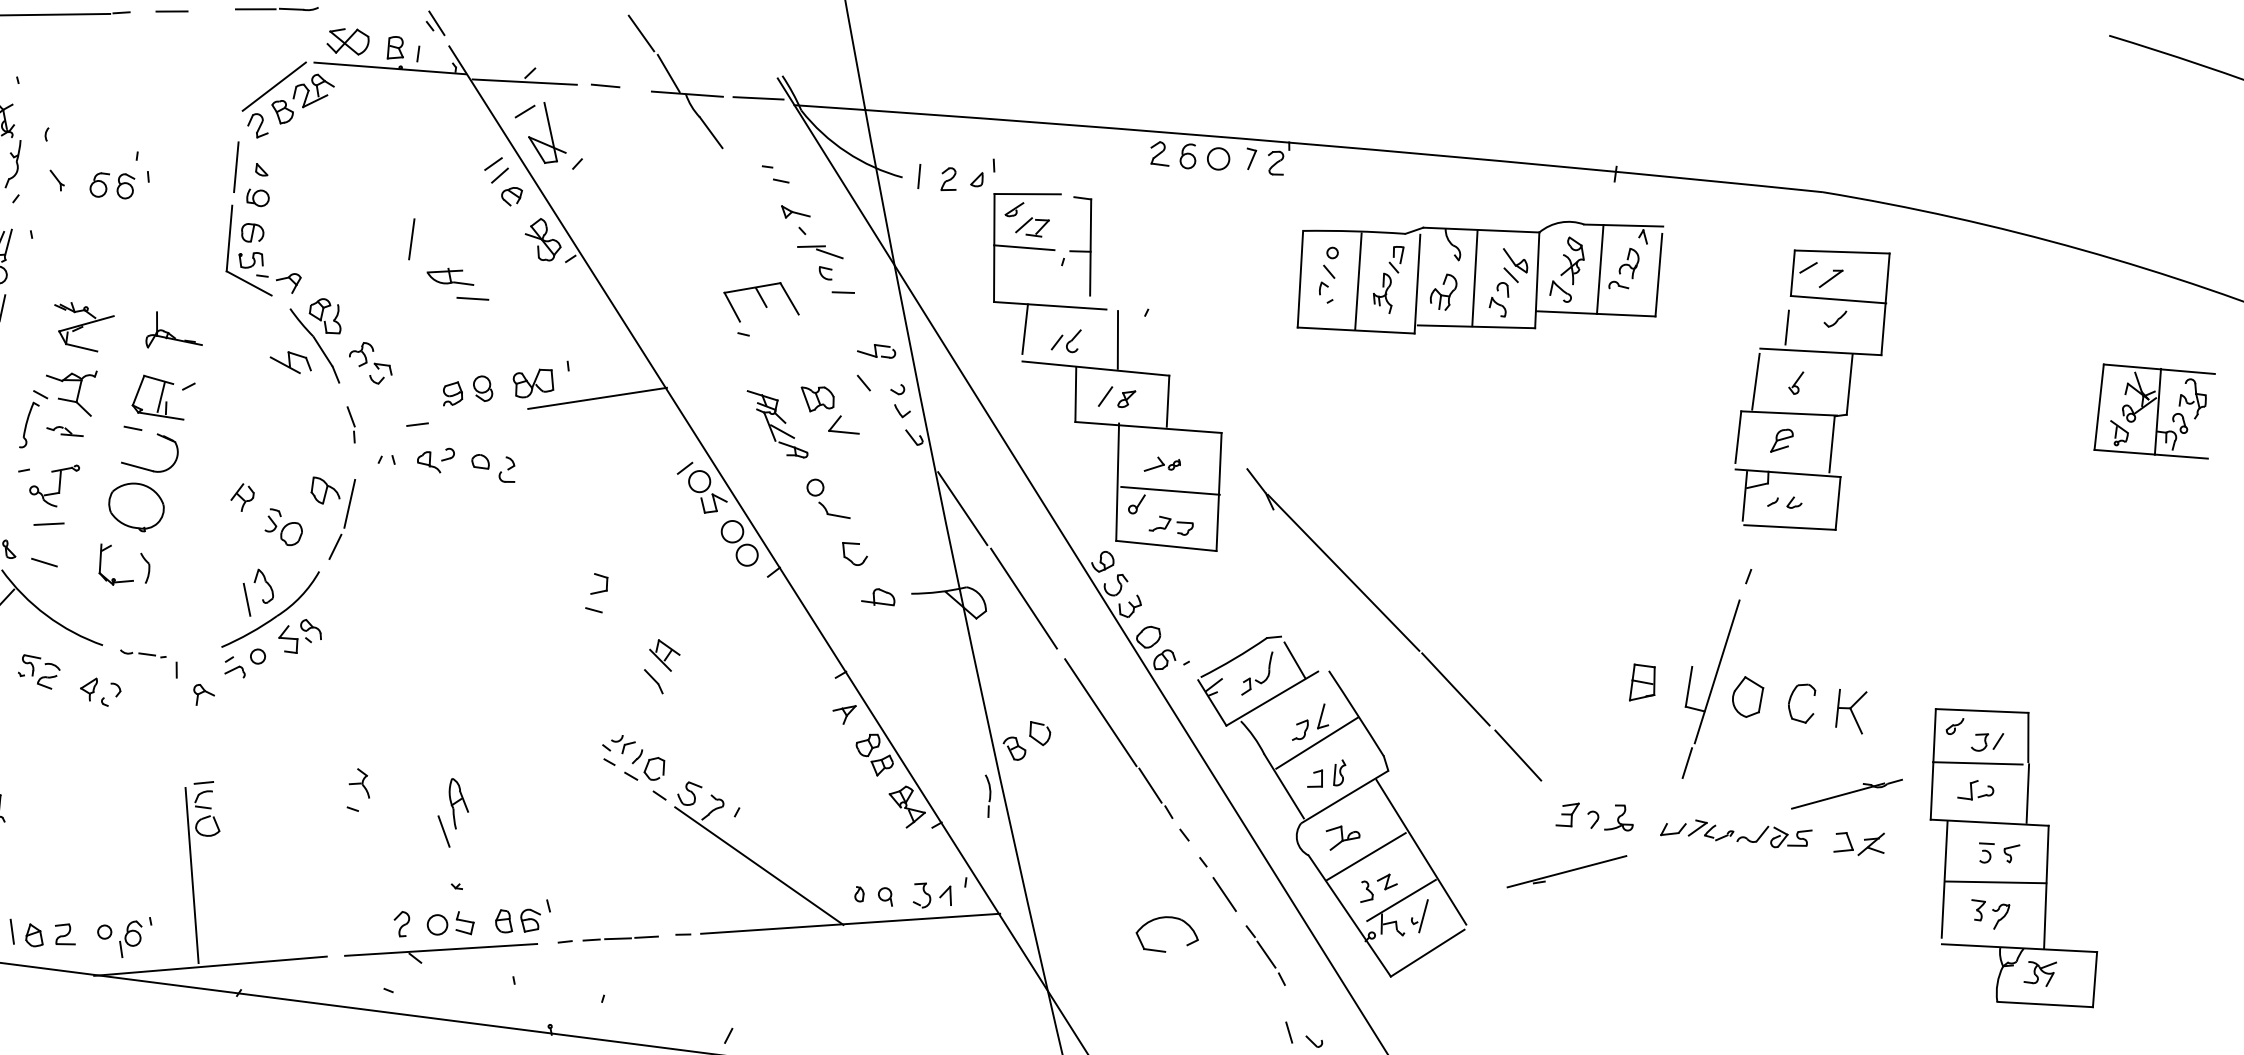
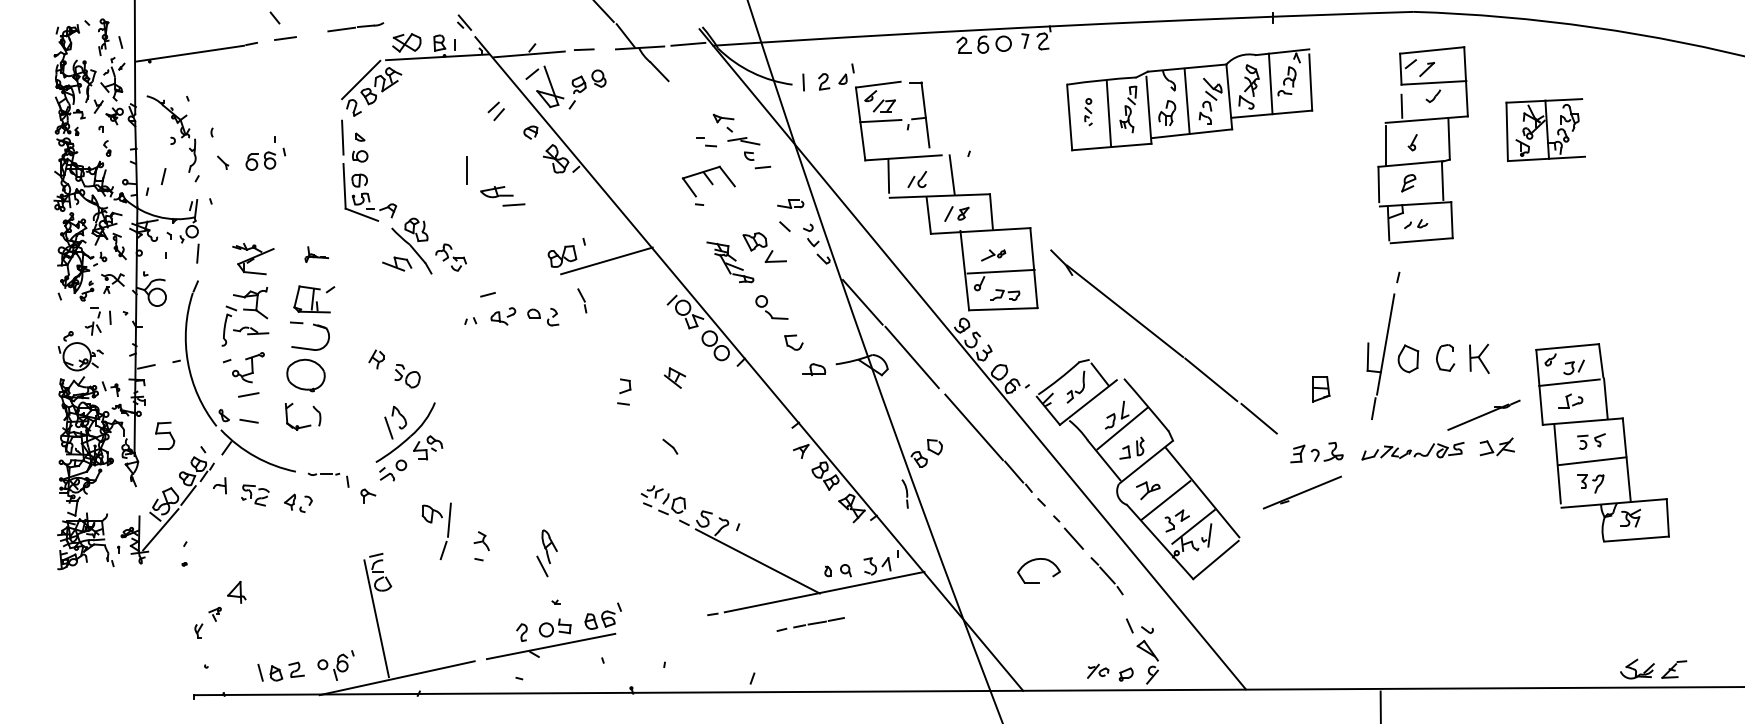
part: (495, 170) -> (495, 111), moved
part: (775, 175) -> (706, 142), moved
part: (1329, 274) -> (1088, 111), size x0.7
part: (175, 332) -> (316, 254), size x0.6
part: (467, 390) -> (588, 81), moved
part: (2155, 412) -> (1545, 130), moved
part: (351, 424) -> (582, 300), moved
part: (65, 430) -> (251, 330), size x1.4
part: (324, 505) -> (432, 523), moved
part: (663, 654) -> (674, 377), moved
part: (1643, 684) -> (1321, 389), moved
line: (607, 939) -> (810, 624), moved

